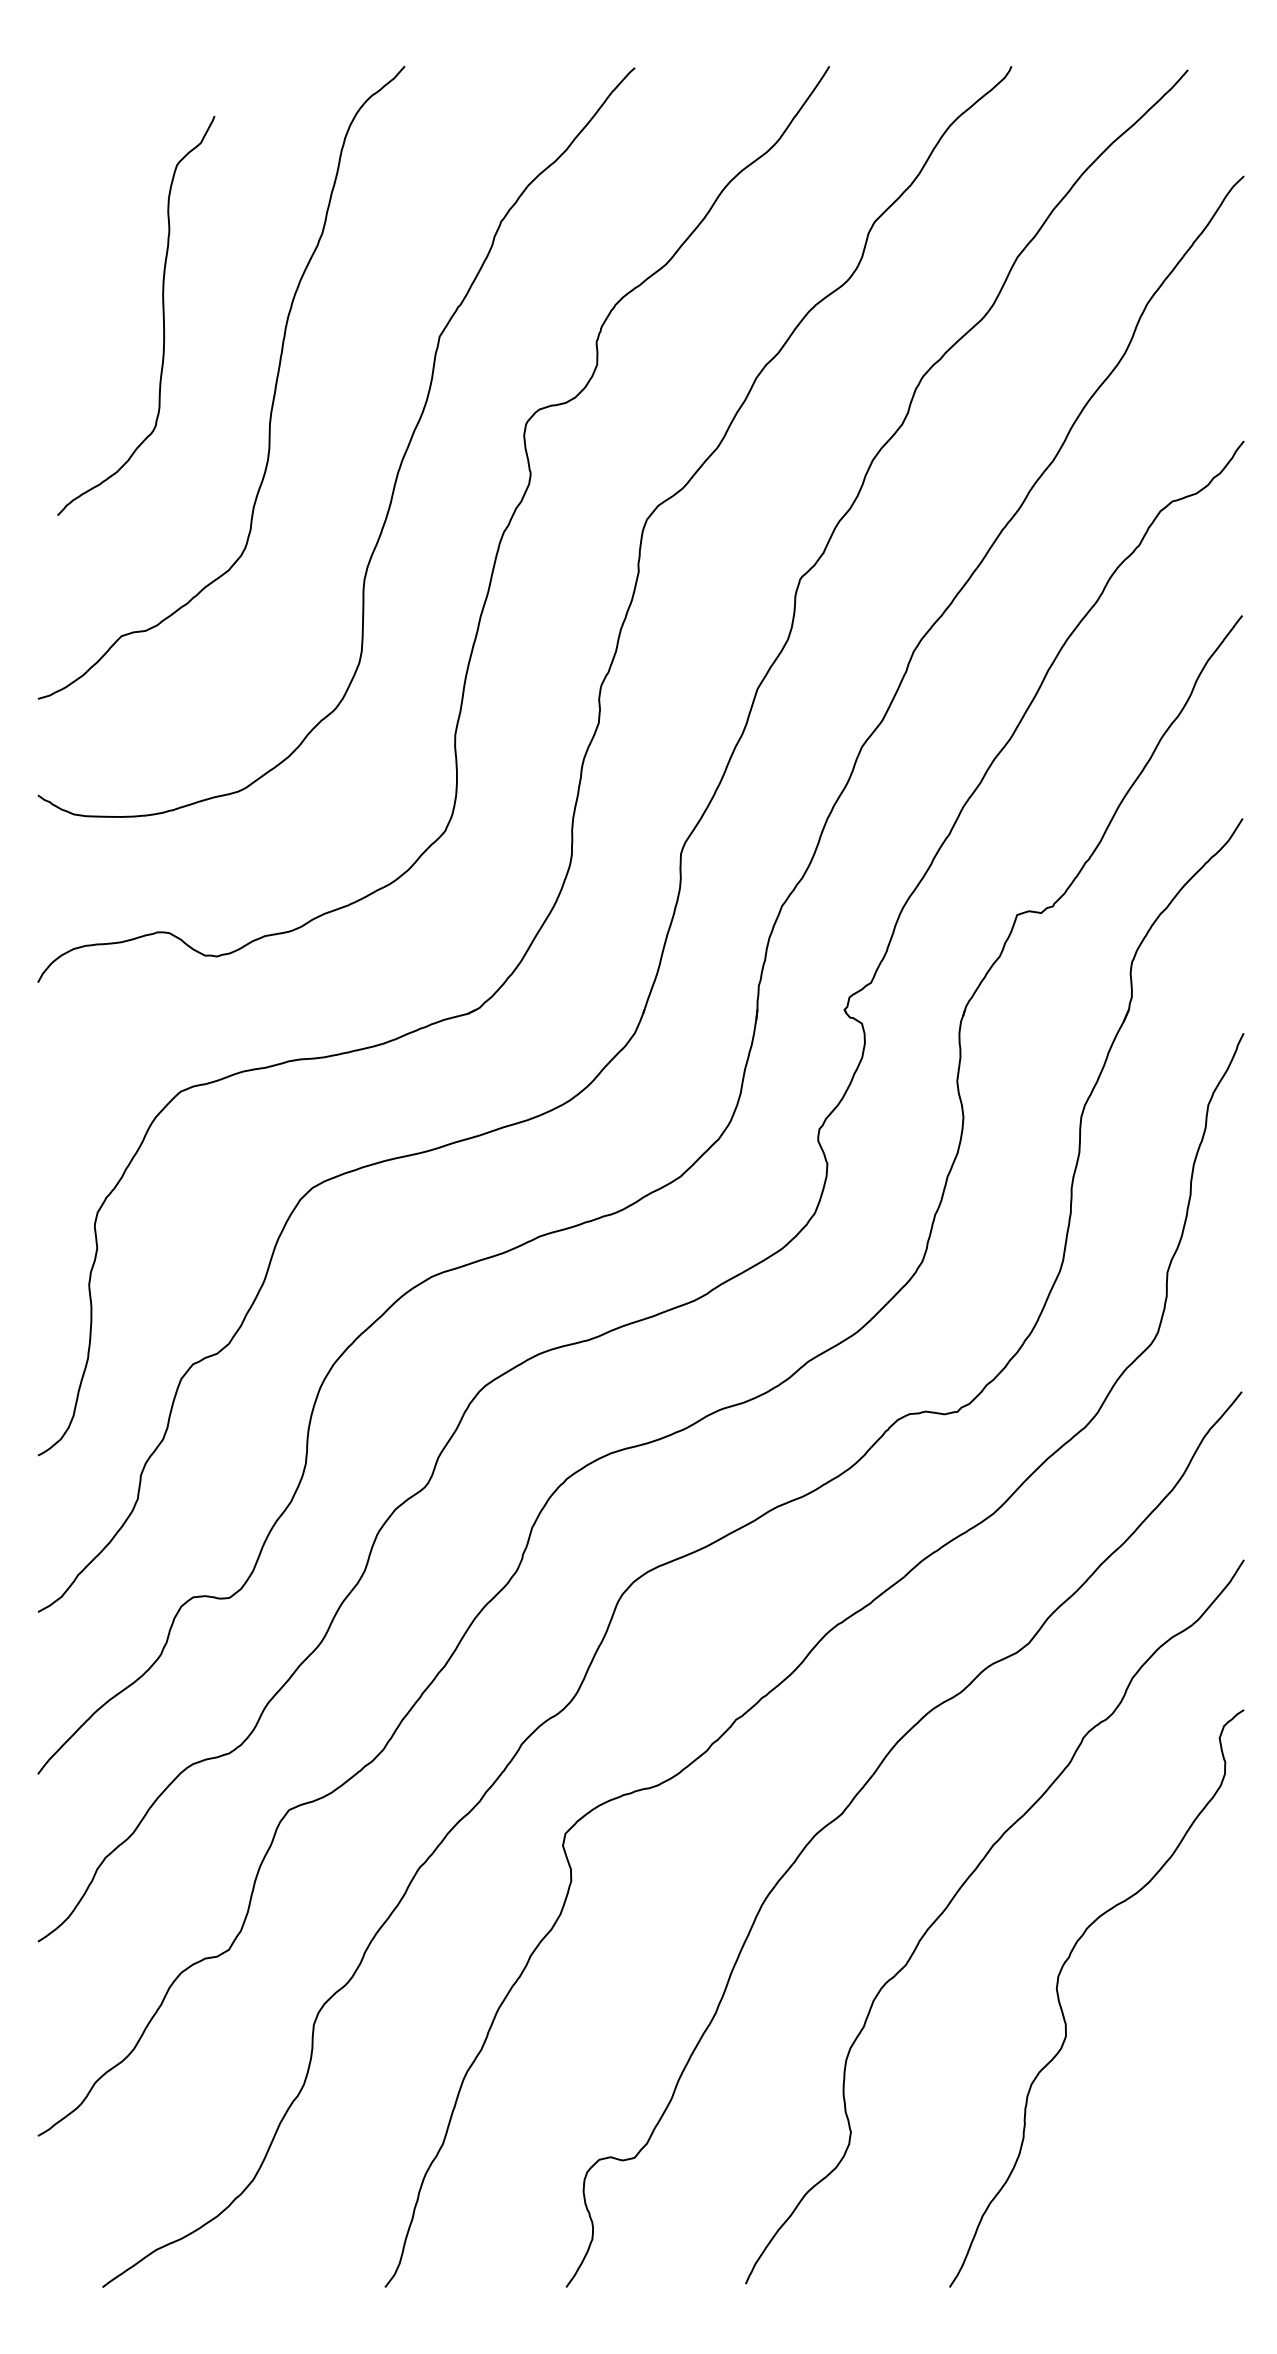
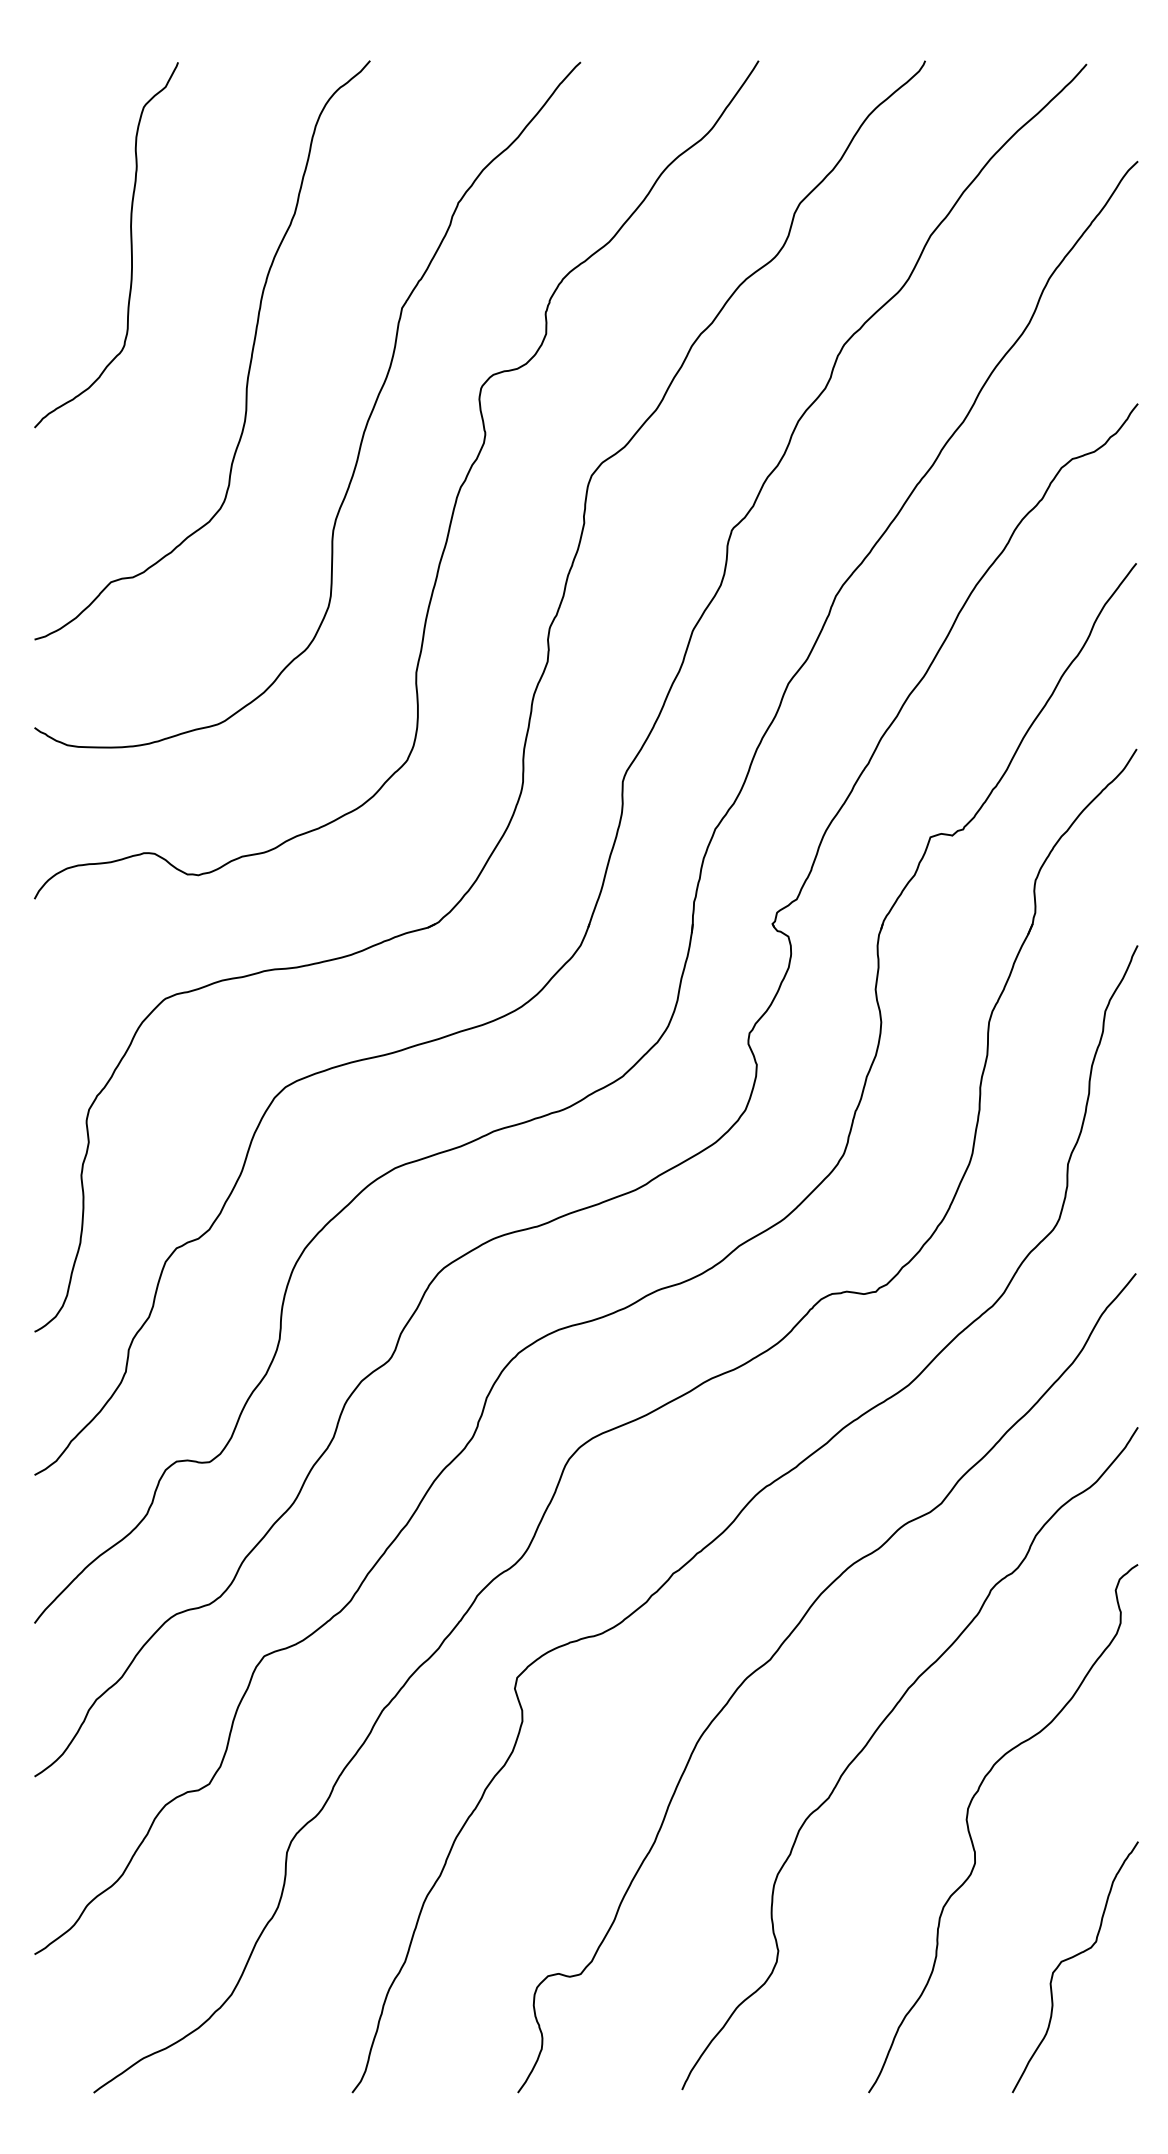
curve: (162, 316) -> (130, 245), moved
curve: (1170, 2141) -> (1070, 1959), added

